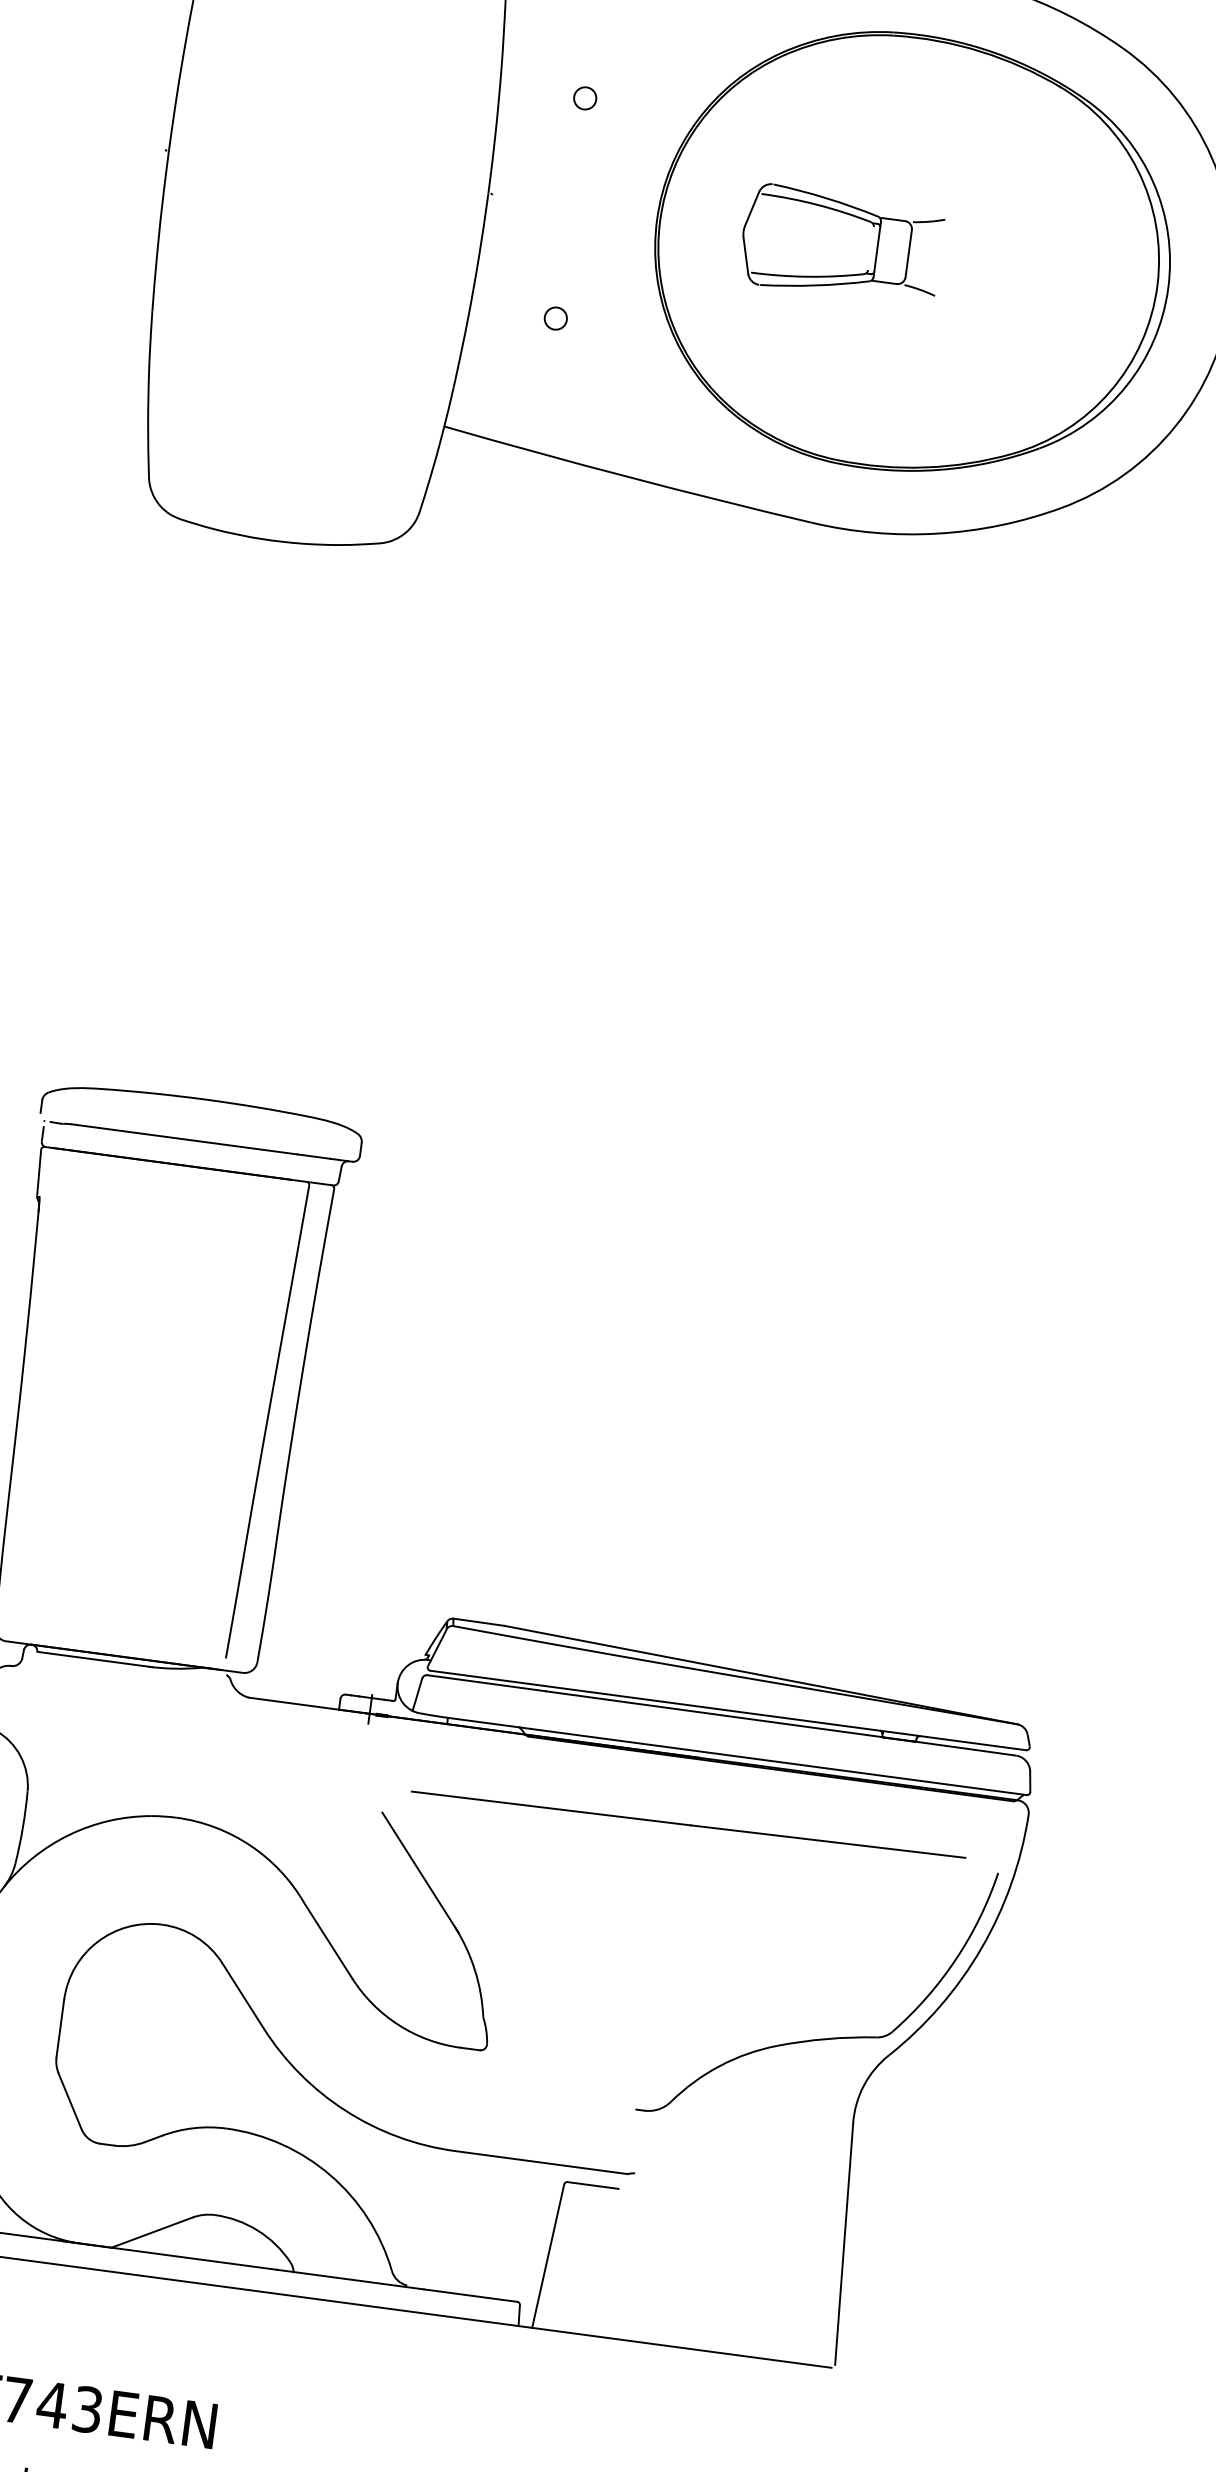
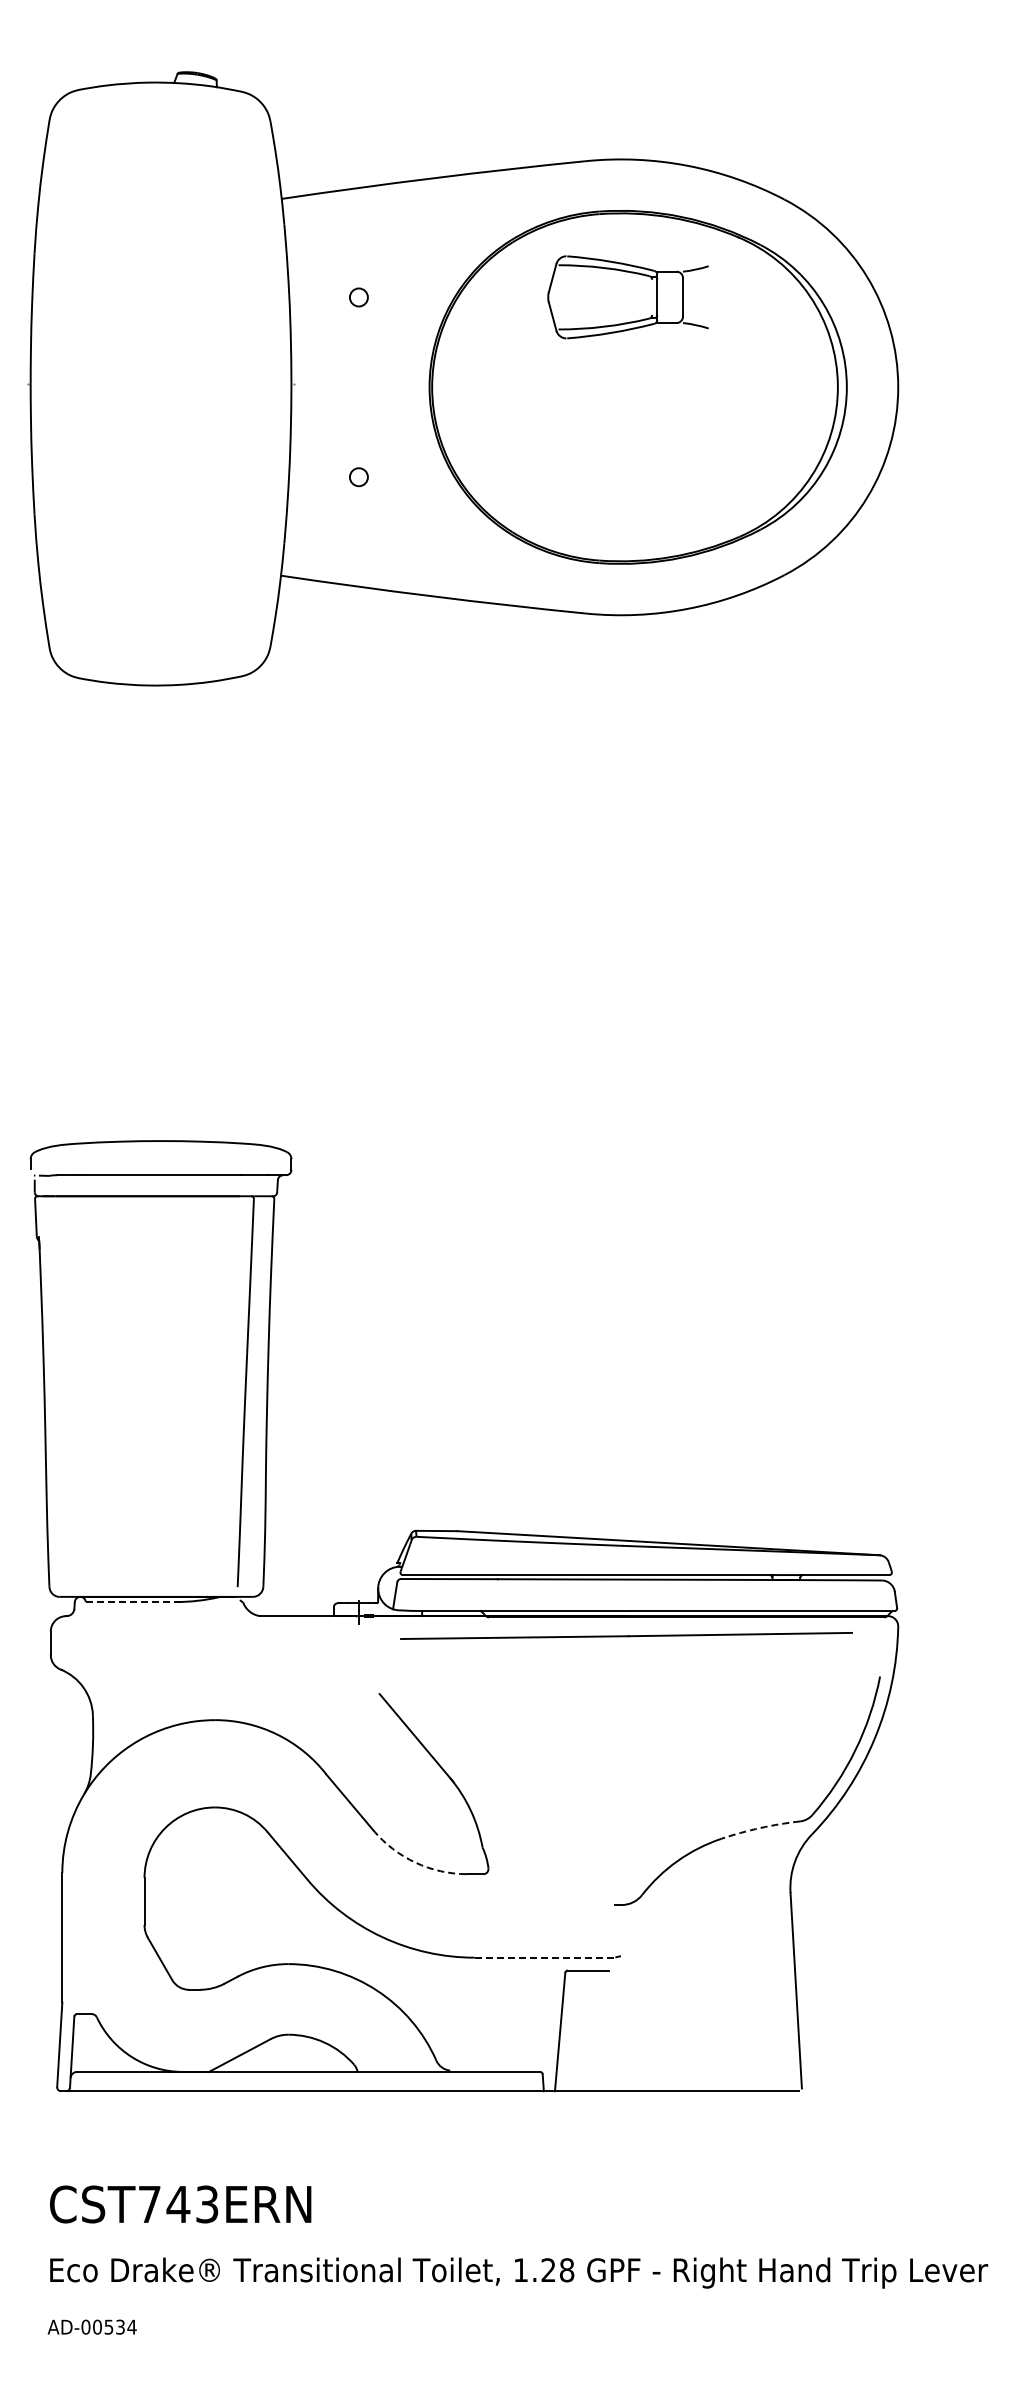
part: (840, 244) -> (627, 297), moved
line: (95, 1660) -> (133, 1602), solid -> dashed
line: (688, 1824) -> (626, 1635), moved
arc: (398, 2024) -> (415, 1862), solid -> dashed
arc: (826, 2039) -> (760, 1828), solid -> dashed
line: (542, 2162) -> (545, 1957), solid -> dashed

